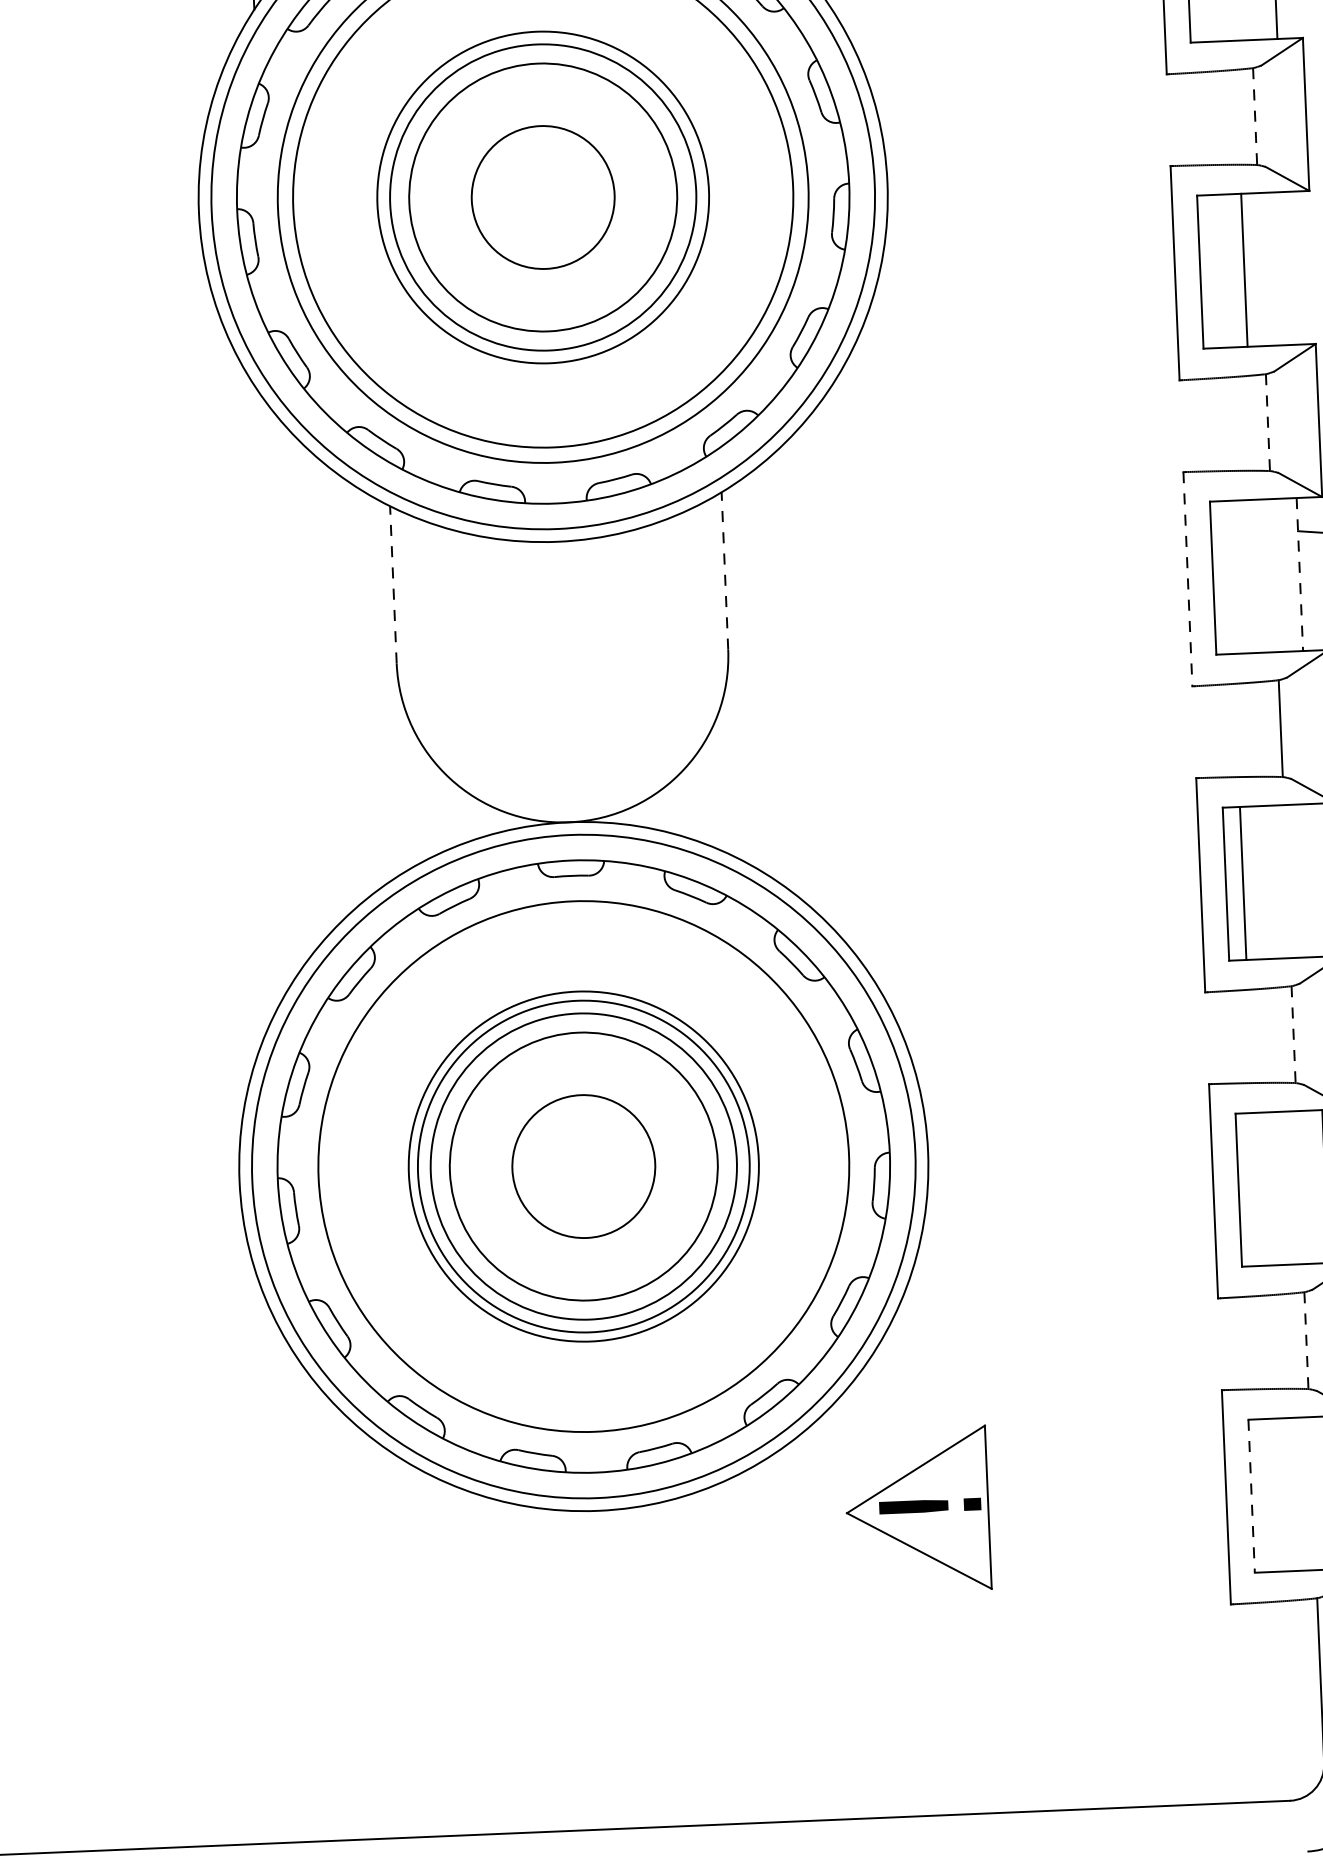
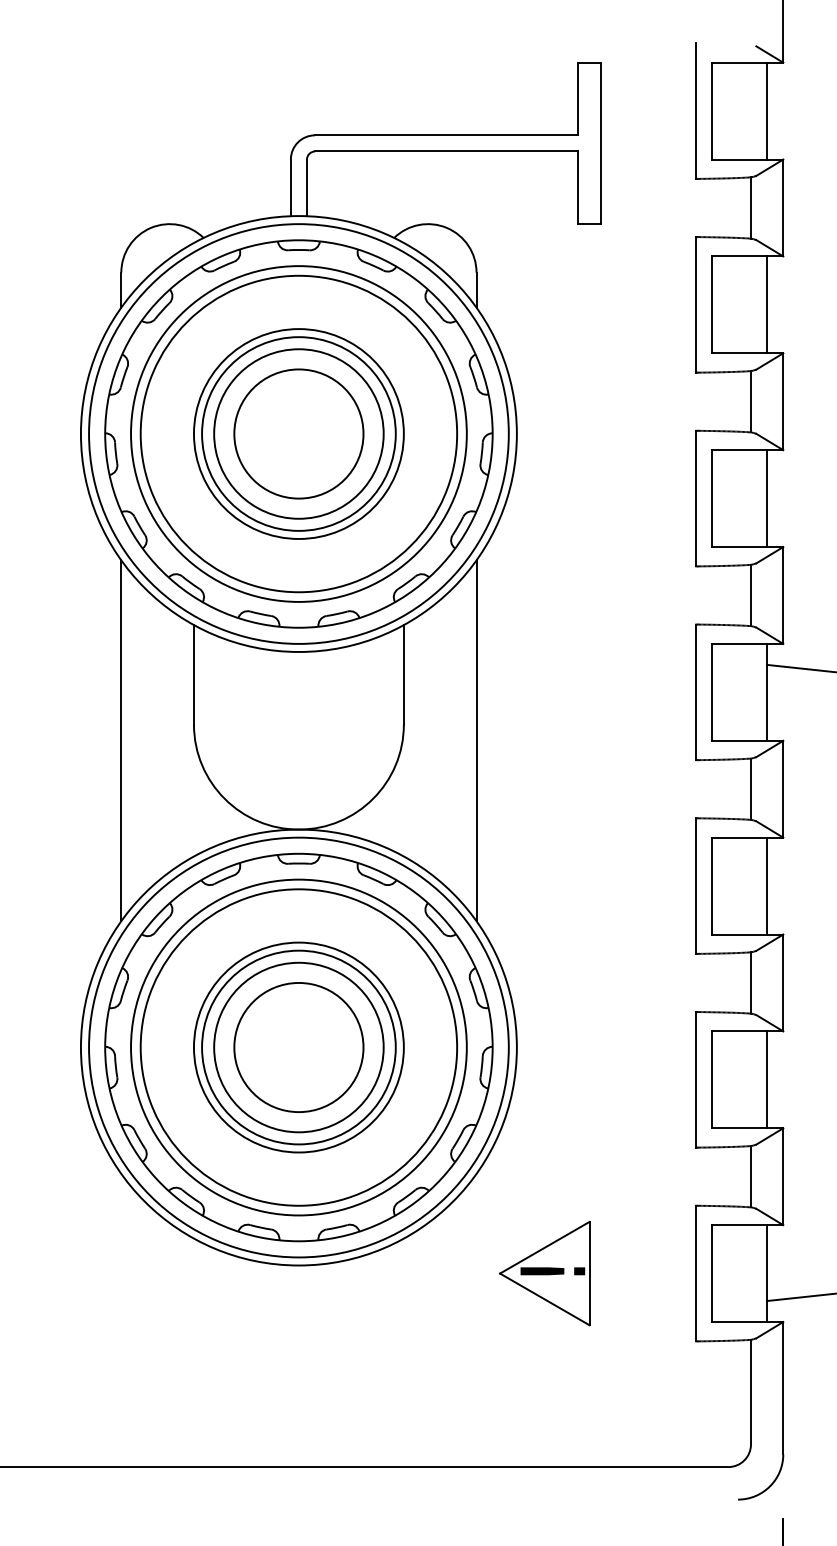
line: (1254, 116) -> (750, 401), dashed -> solid
circle: (542, 196) -> (298, 433), size x1.43
line: (1244, 270) -> (767, 498), moved
line: (1267, 422) -> (750, 595), dashed -> solid
line: (724, 570) -> (403, 674), dashed -> solid
line: (1300, 574) -> (767, 692), dashed -> solid
line: (1188, 579) -> (696, 692), dashed -> solid
line: (392, 584) -> (193, 674), dashed -> solid
line: (843, 669) -> (476, 740), added
line: (283, 693) -> (121, 740), added
line: (1243, 882) -> (767, 885), moved
line: (1292, 1033) -> (750, 982), dashed -> solid
circle: (583, 1166) -> (298, 1047), size x1.43
circle: (583, 1166) -> (298, 1047), size x1.43
line: (1305, 1340) -> (750, 1176), dashed -> solid
line: (1252, 1497) -> (712, 1274), dashed -> solid
part: (917, 1510) -> (544, 1273), moved

